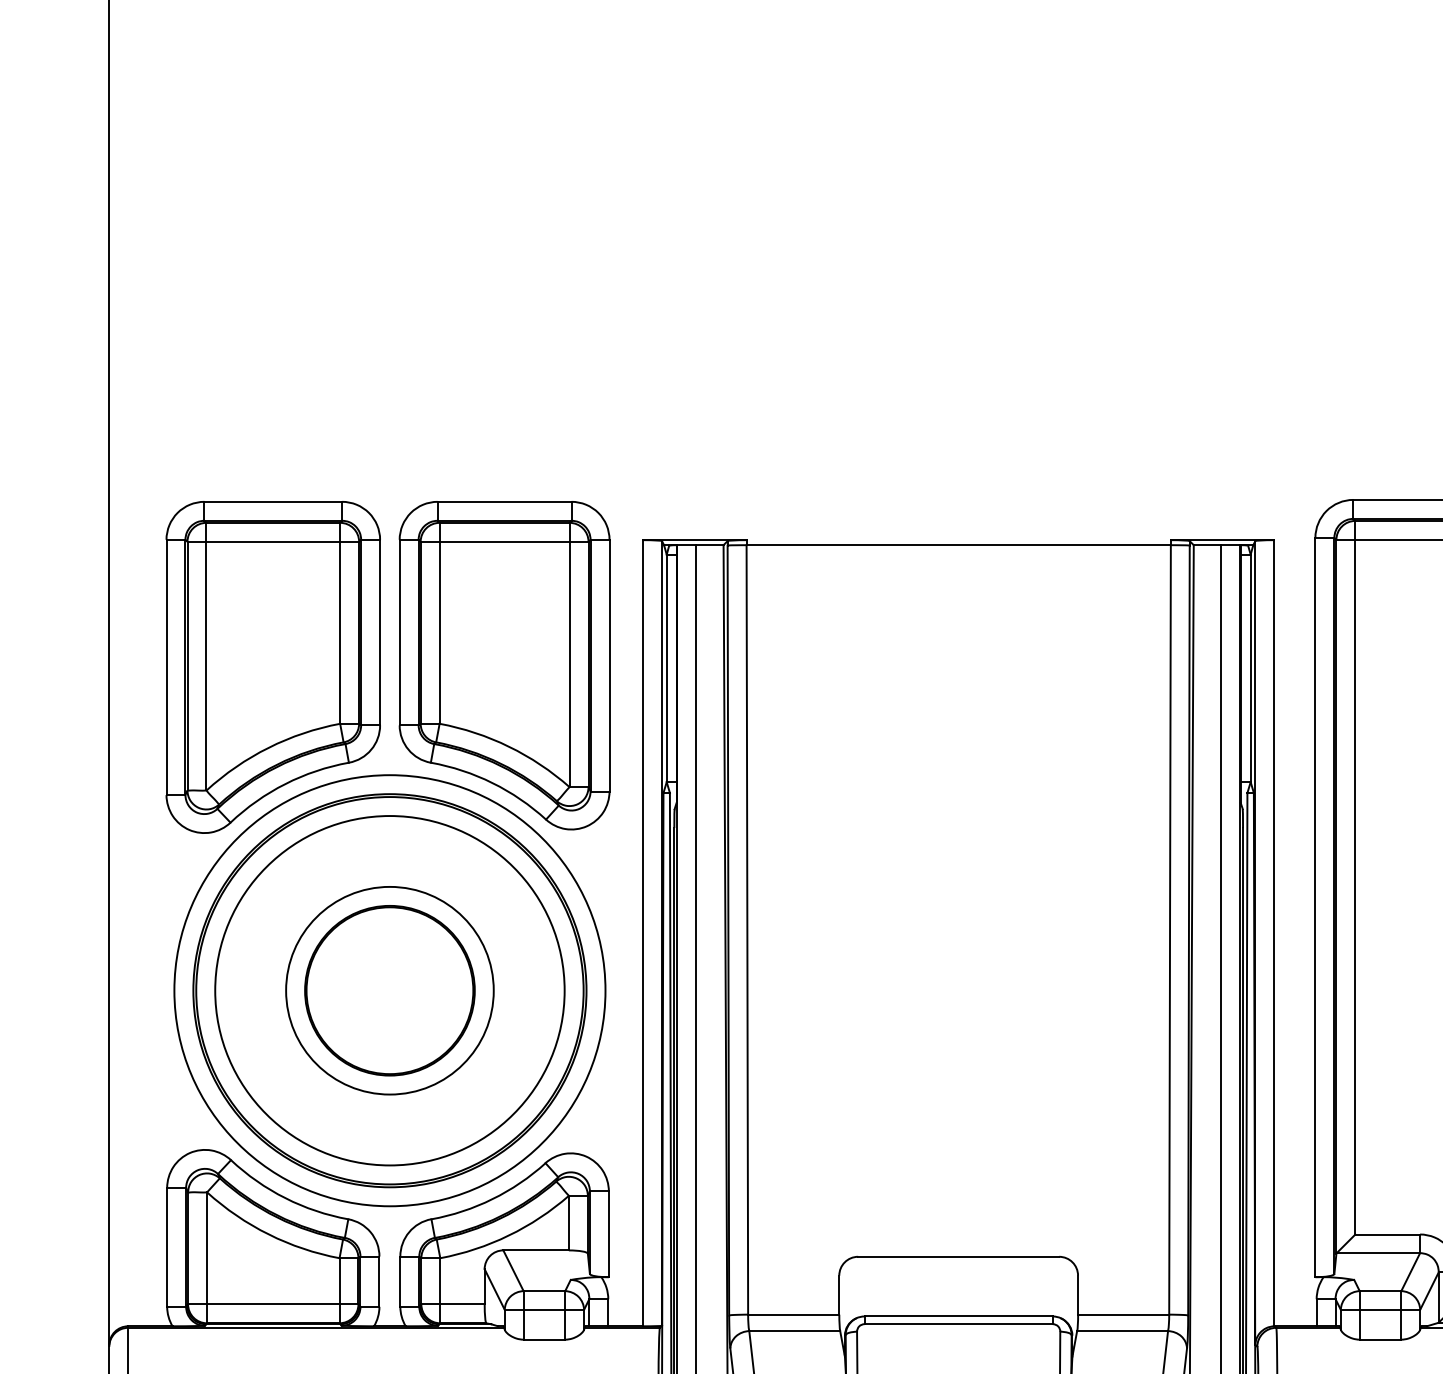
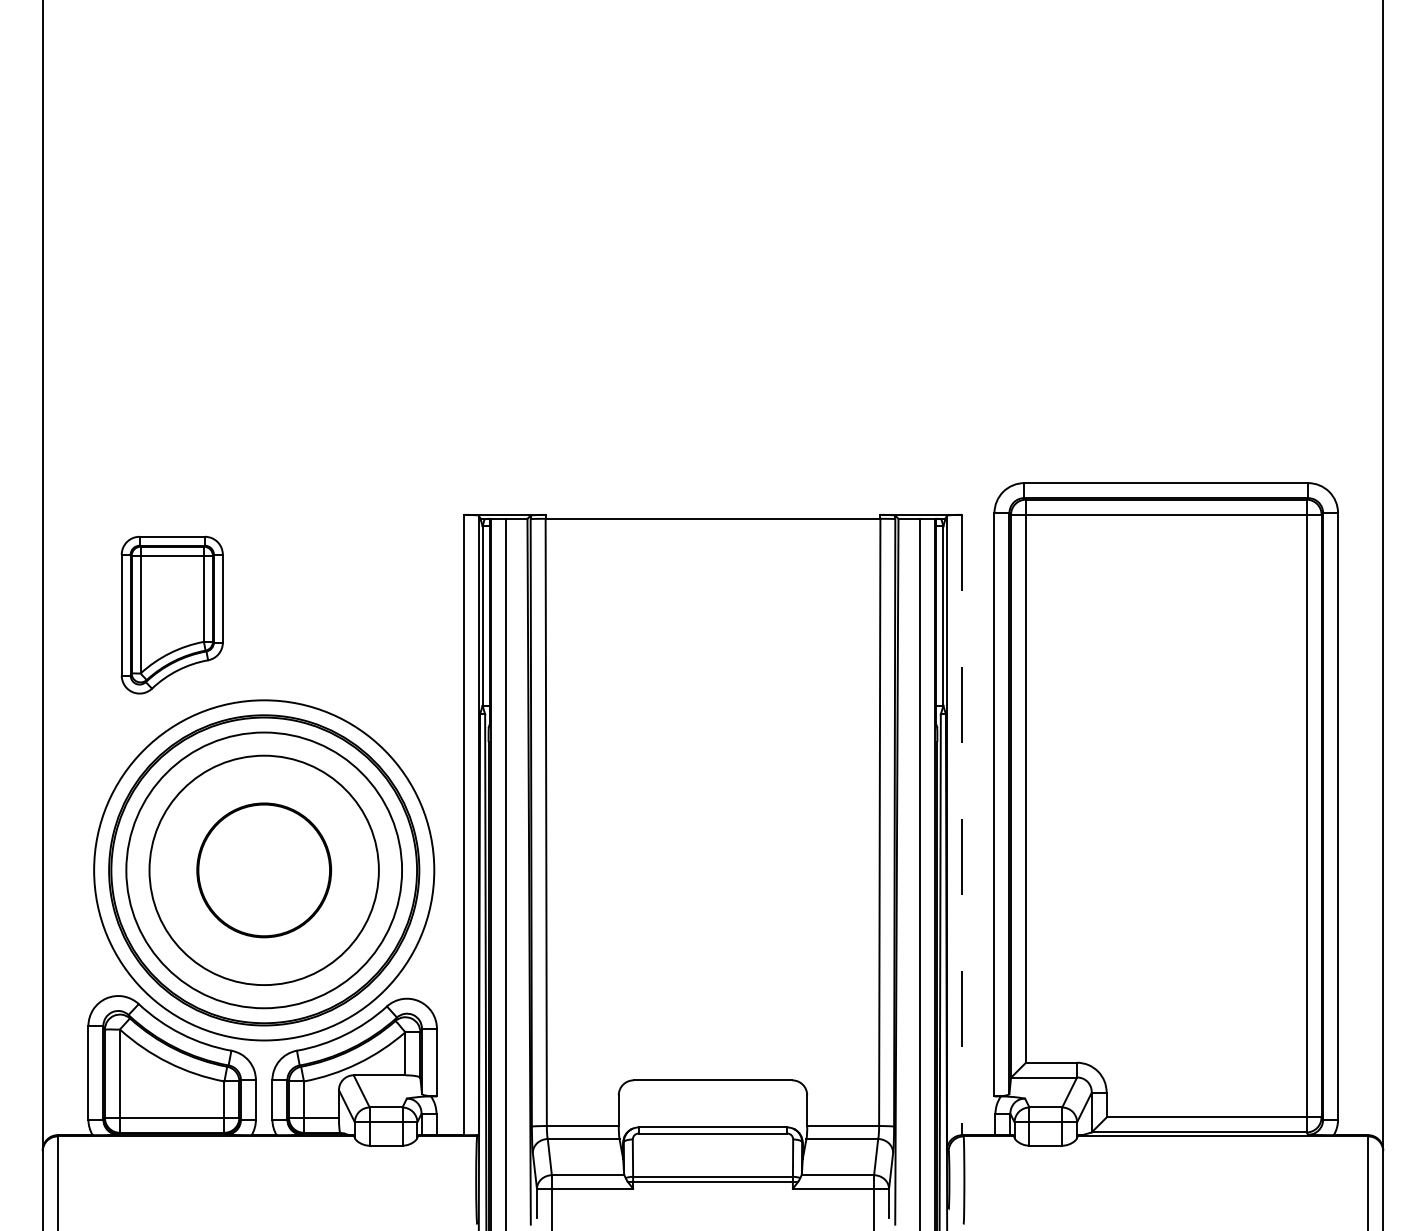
part: (504, 665) -> (354, 613), removed
part: (273, 666) -> (172, 614), size x0.6
line: (1274, 933) -> (962, 825), solid -> dashed
circle: (390, 990) -> (264, 870), size x1.4

